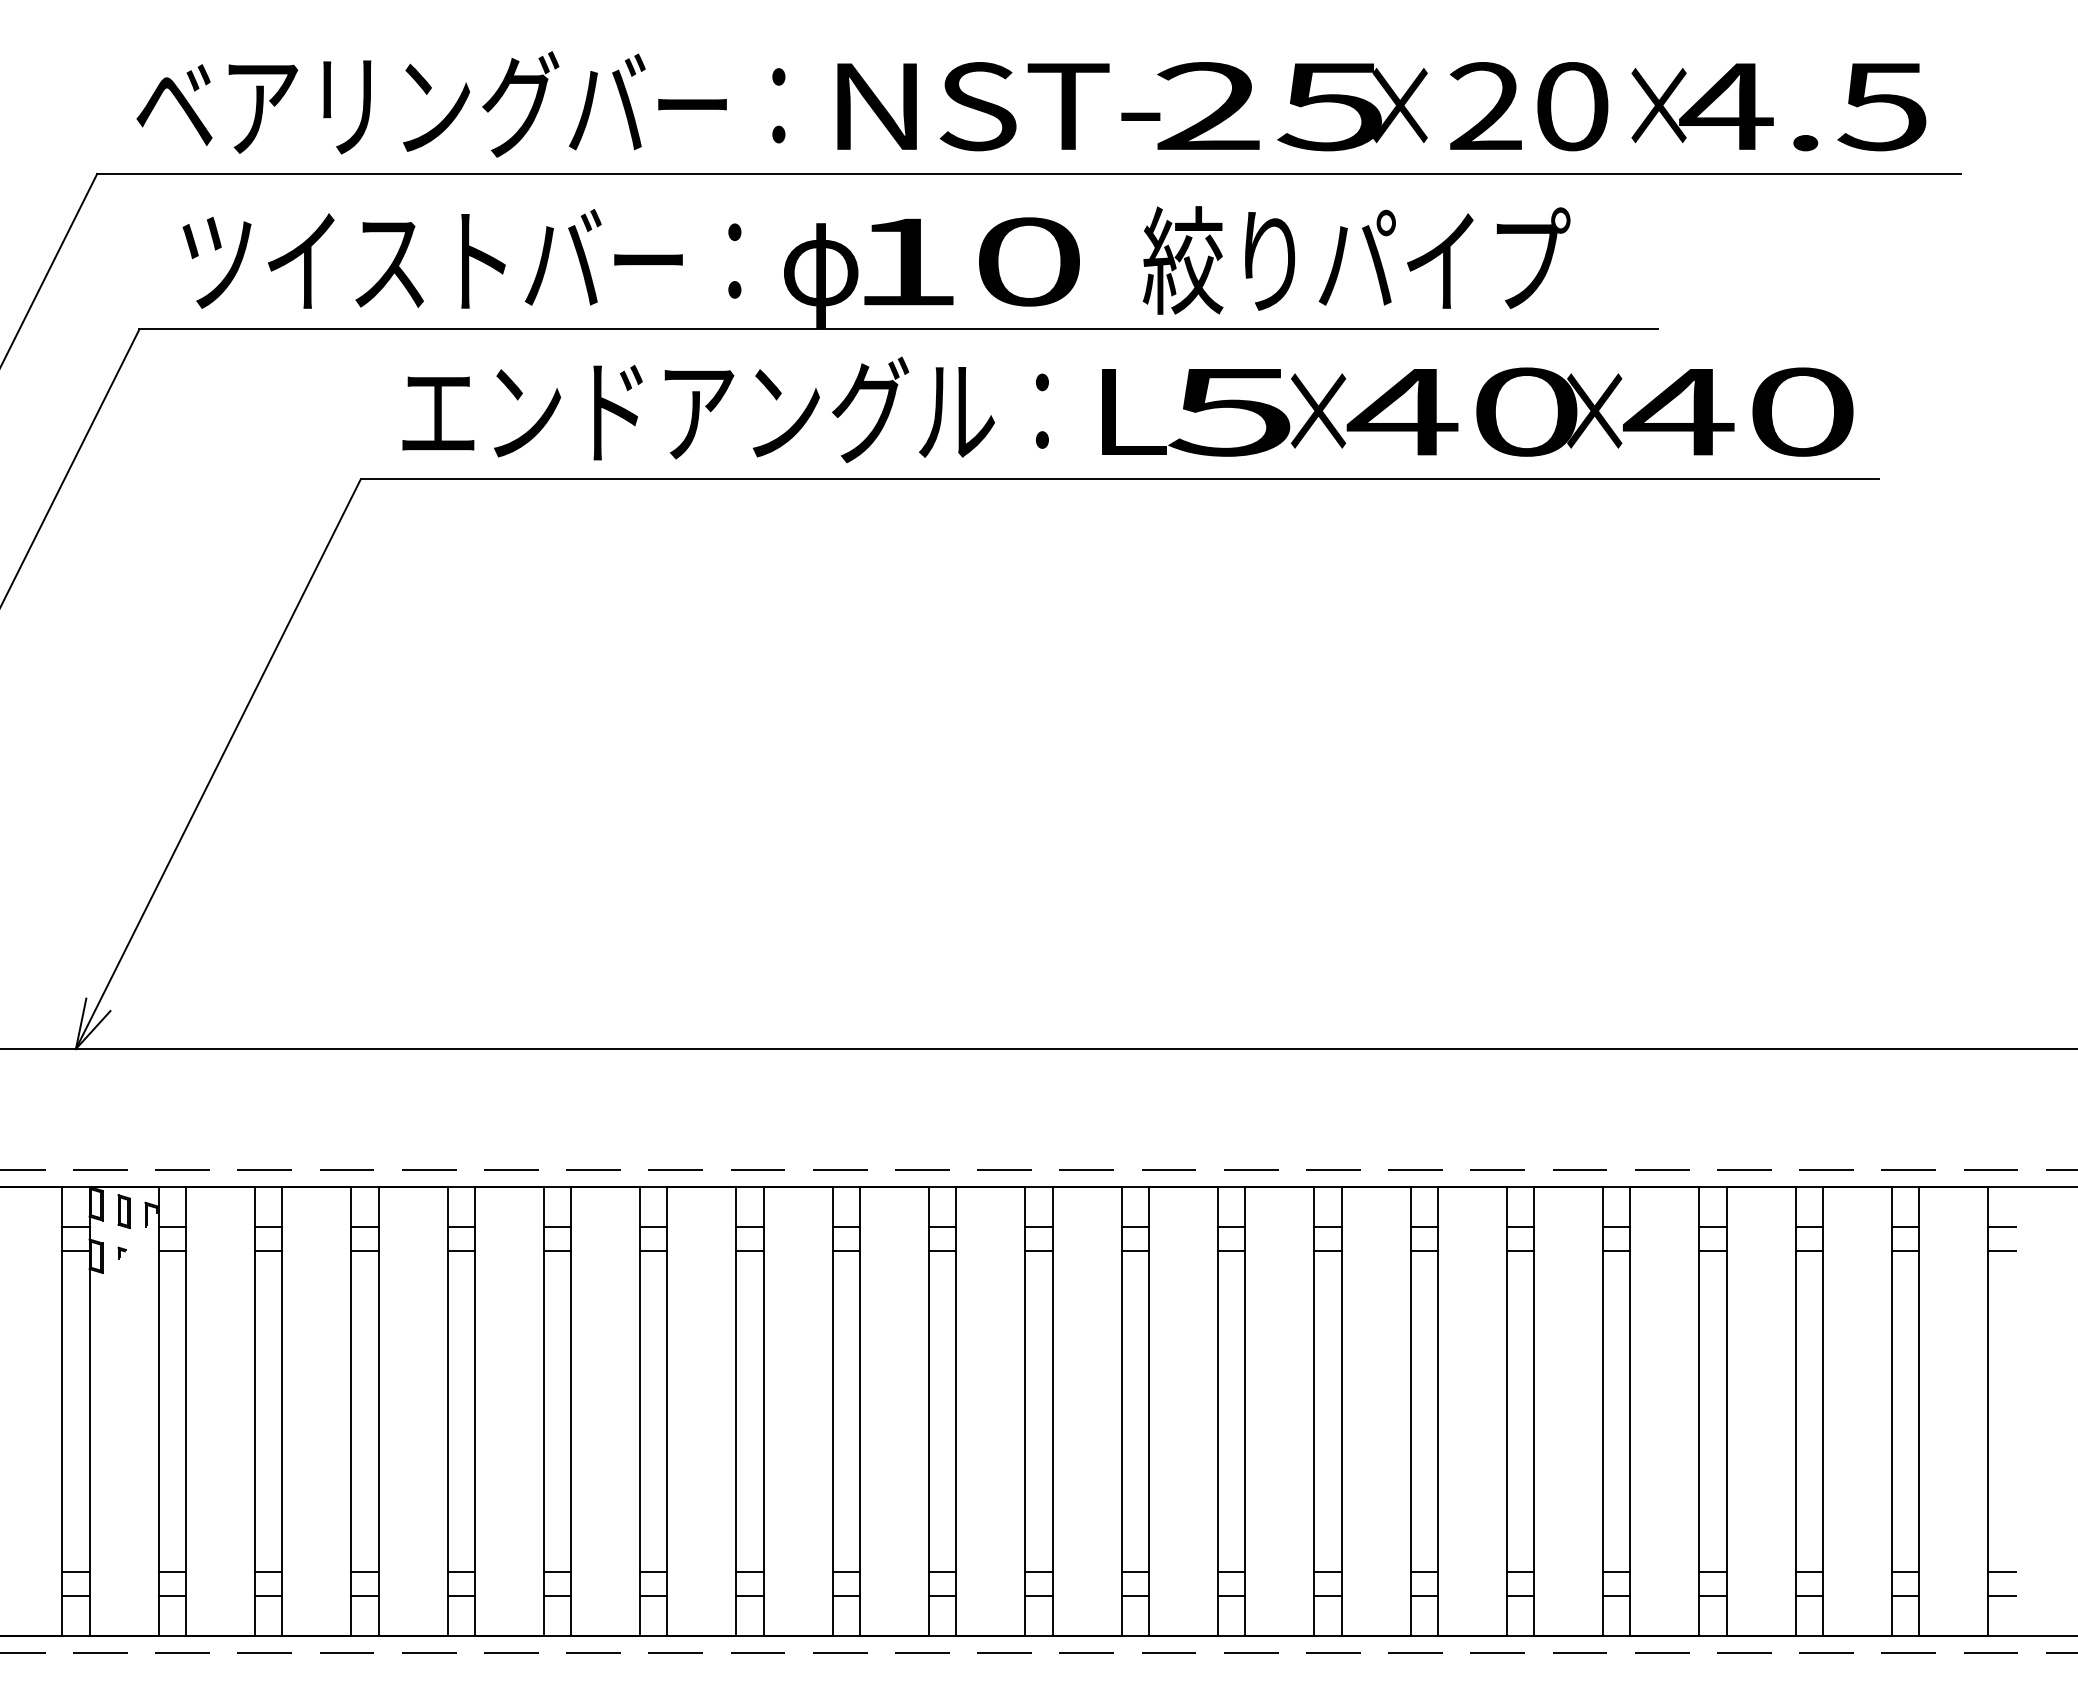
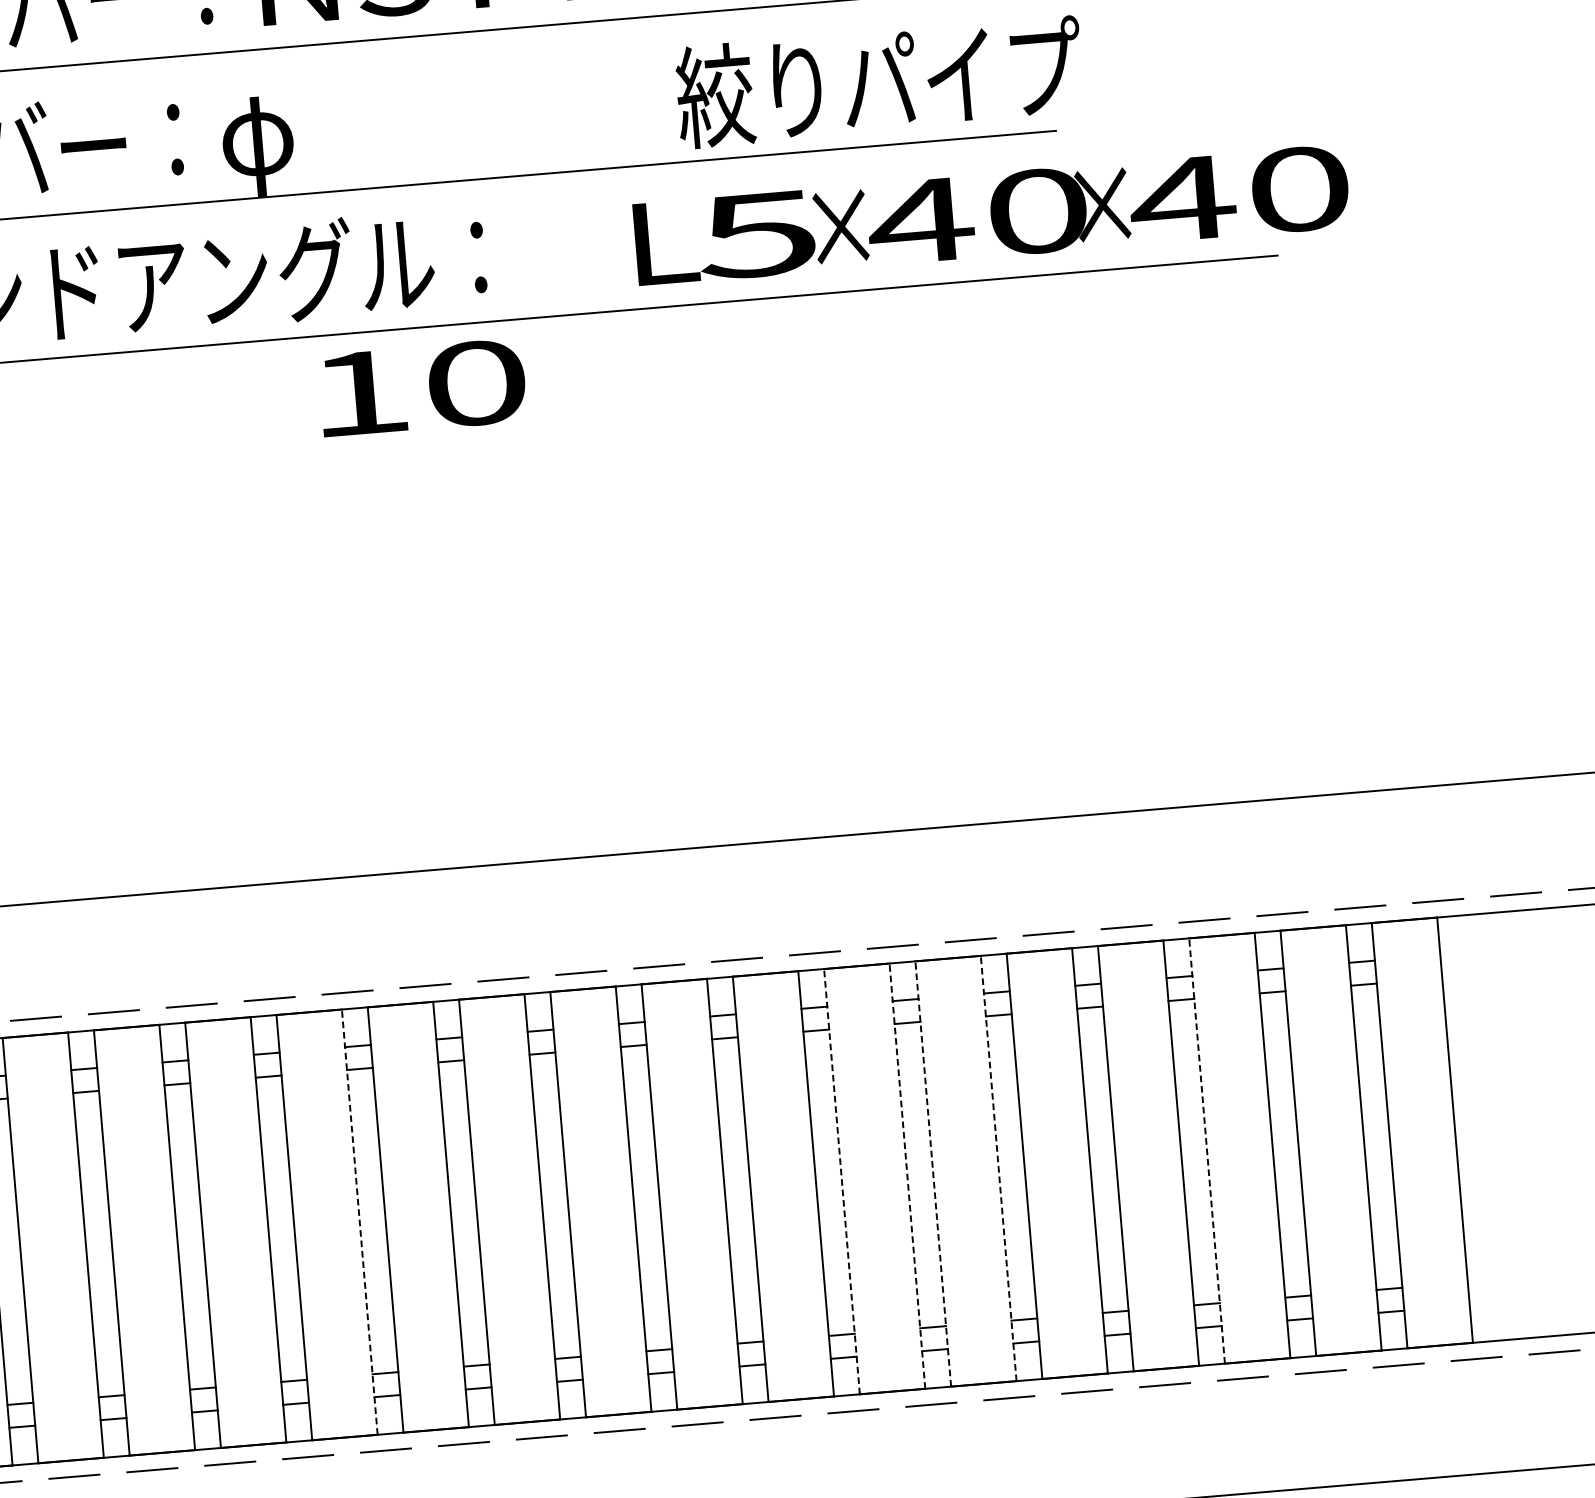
text: (1356, 260) -> (879, 81), moved
text: (971, 261) -> (422, 387), moved
text: (1477, 411) -> (991, 214), moved
line: (2001, 1226) -> (1452, 953), removed
line: (2001, 1250) -> (1454, 976), removed
line: (832, 1410) -> (359, 1221), solid -> dashed
line: (1341, 1410) -> (841, 1180), solid -> dashed
line: (1410, 1410) -> (907, 1175), solid -> dashed
line: (1437, 1410) -> (932, 1173), solid -> dashed
line: (1506, 1410) -> (998, 1167), solid -> dashed
line: (1726, 1410) -> (1206, 1150), solid -> dashed
line: (2001, 1571) -> (1480, 1280), removed
line: (2001, 1596) -> (1482, 1304), removed

